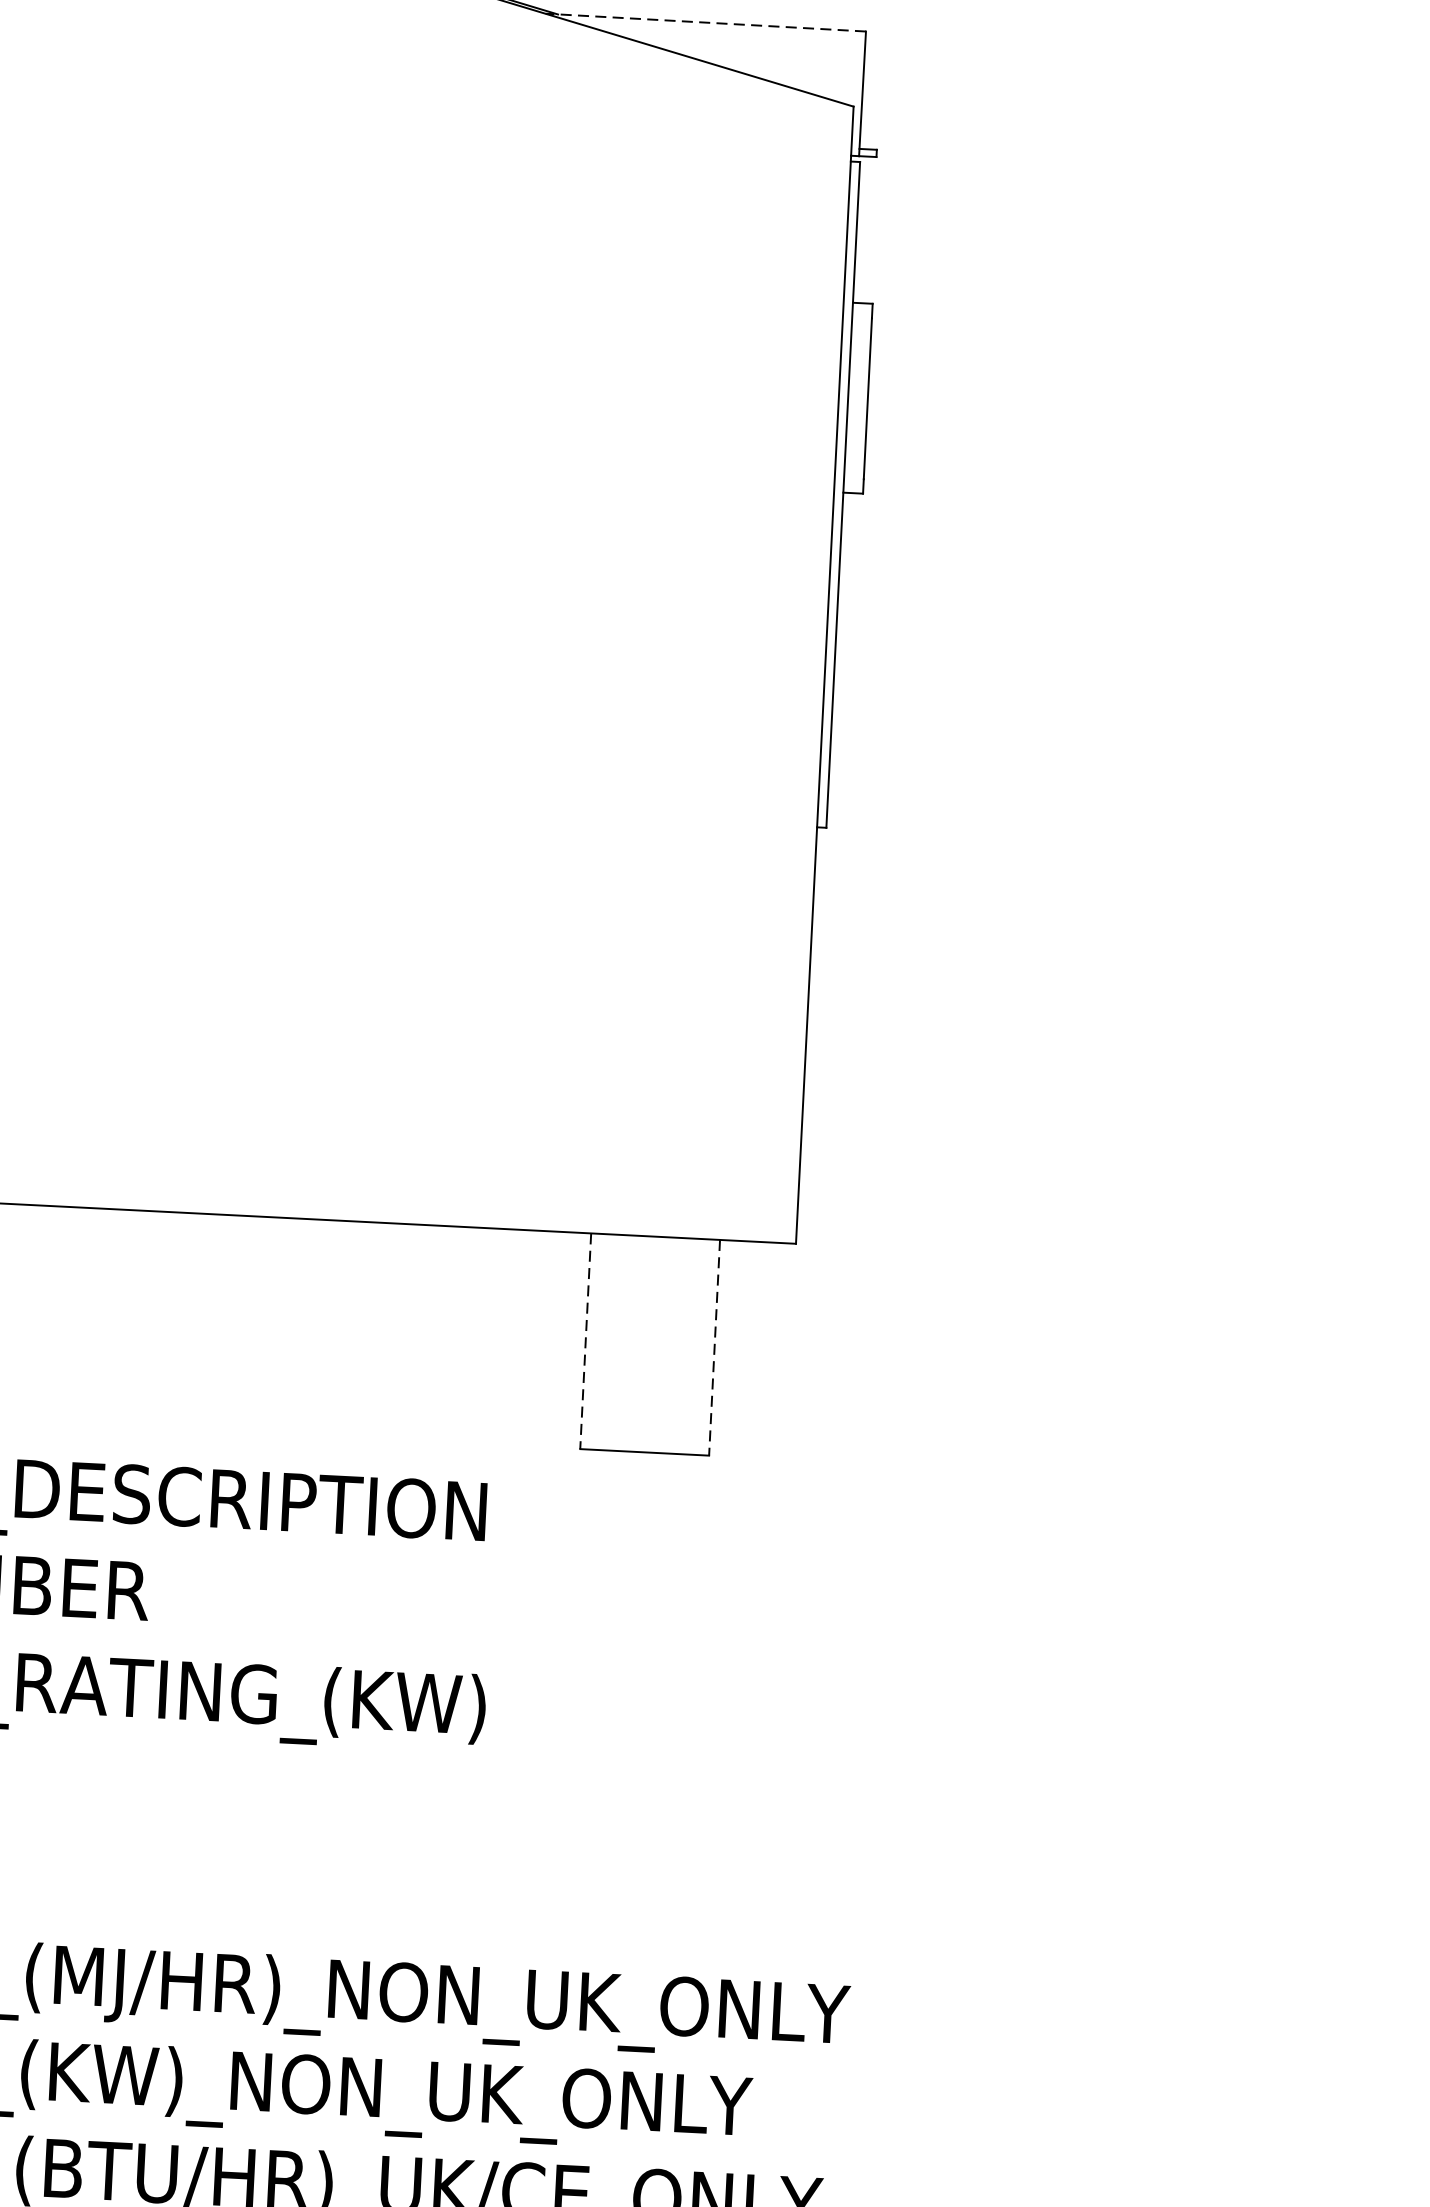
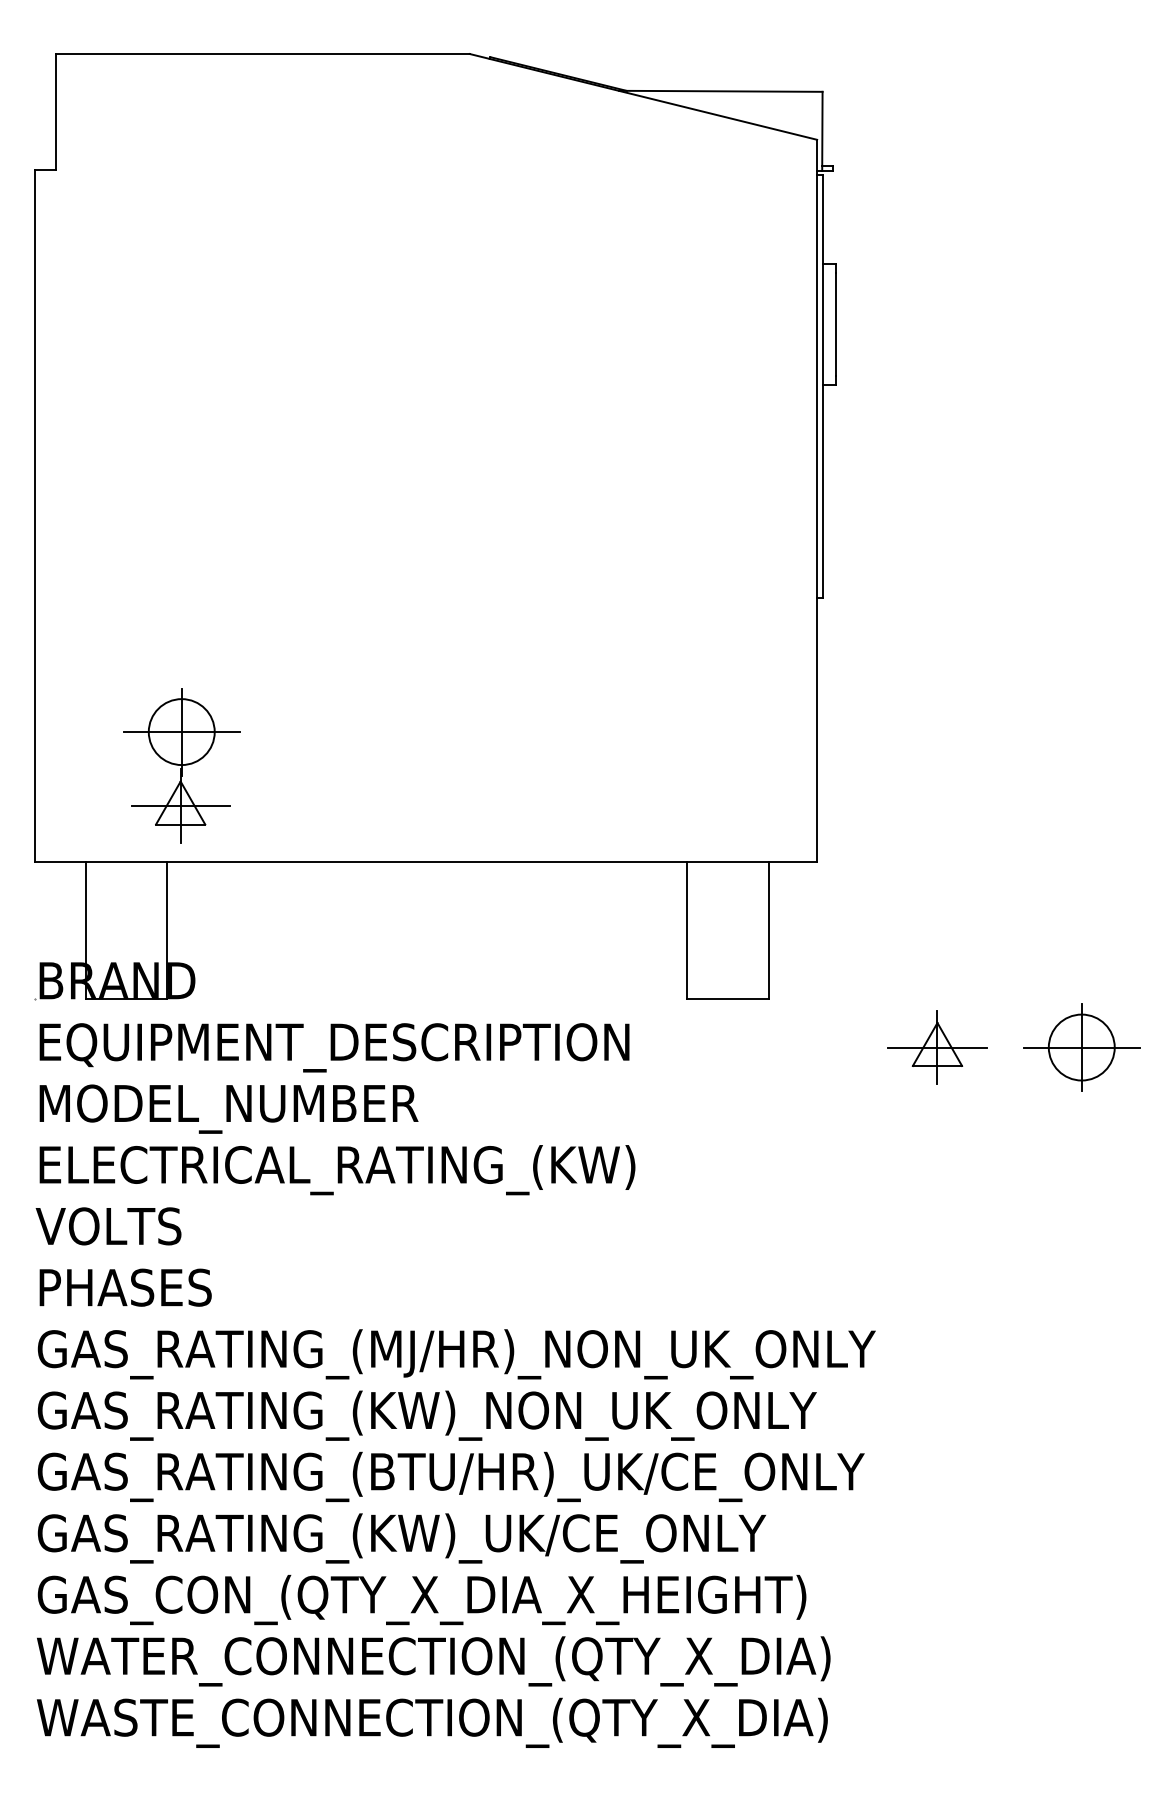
line: (705, 22) -> (720, 91), dashed -> solid
line: (586, 1340) -> (687, 930), dashed -> solid
line: (713, 1347) -> (768, 930), dashed -> solid
part: (970, 1545) -> (937, 1047), added
part: (1197, 1556) -> (1081, 1047), added

